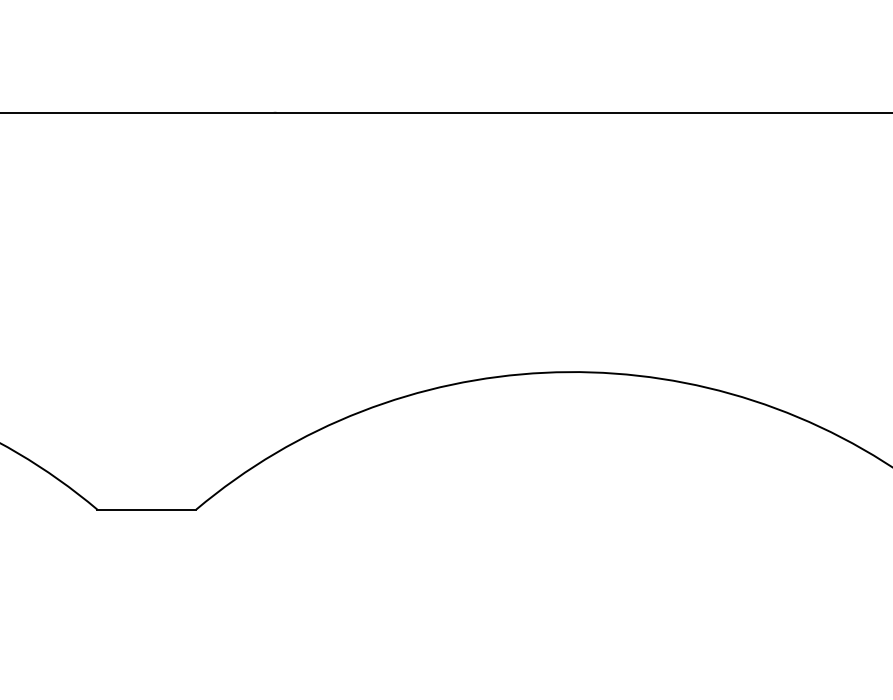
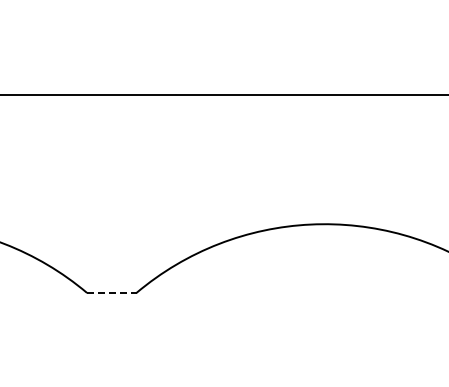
line: (146, 508) -> (111, 292), solid -> dashed

